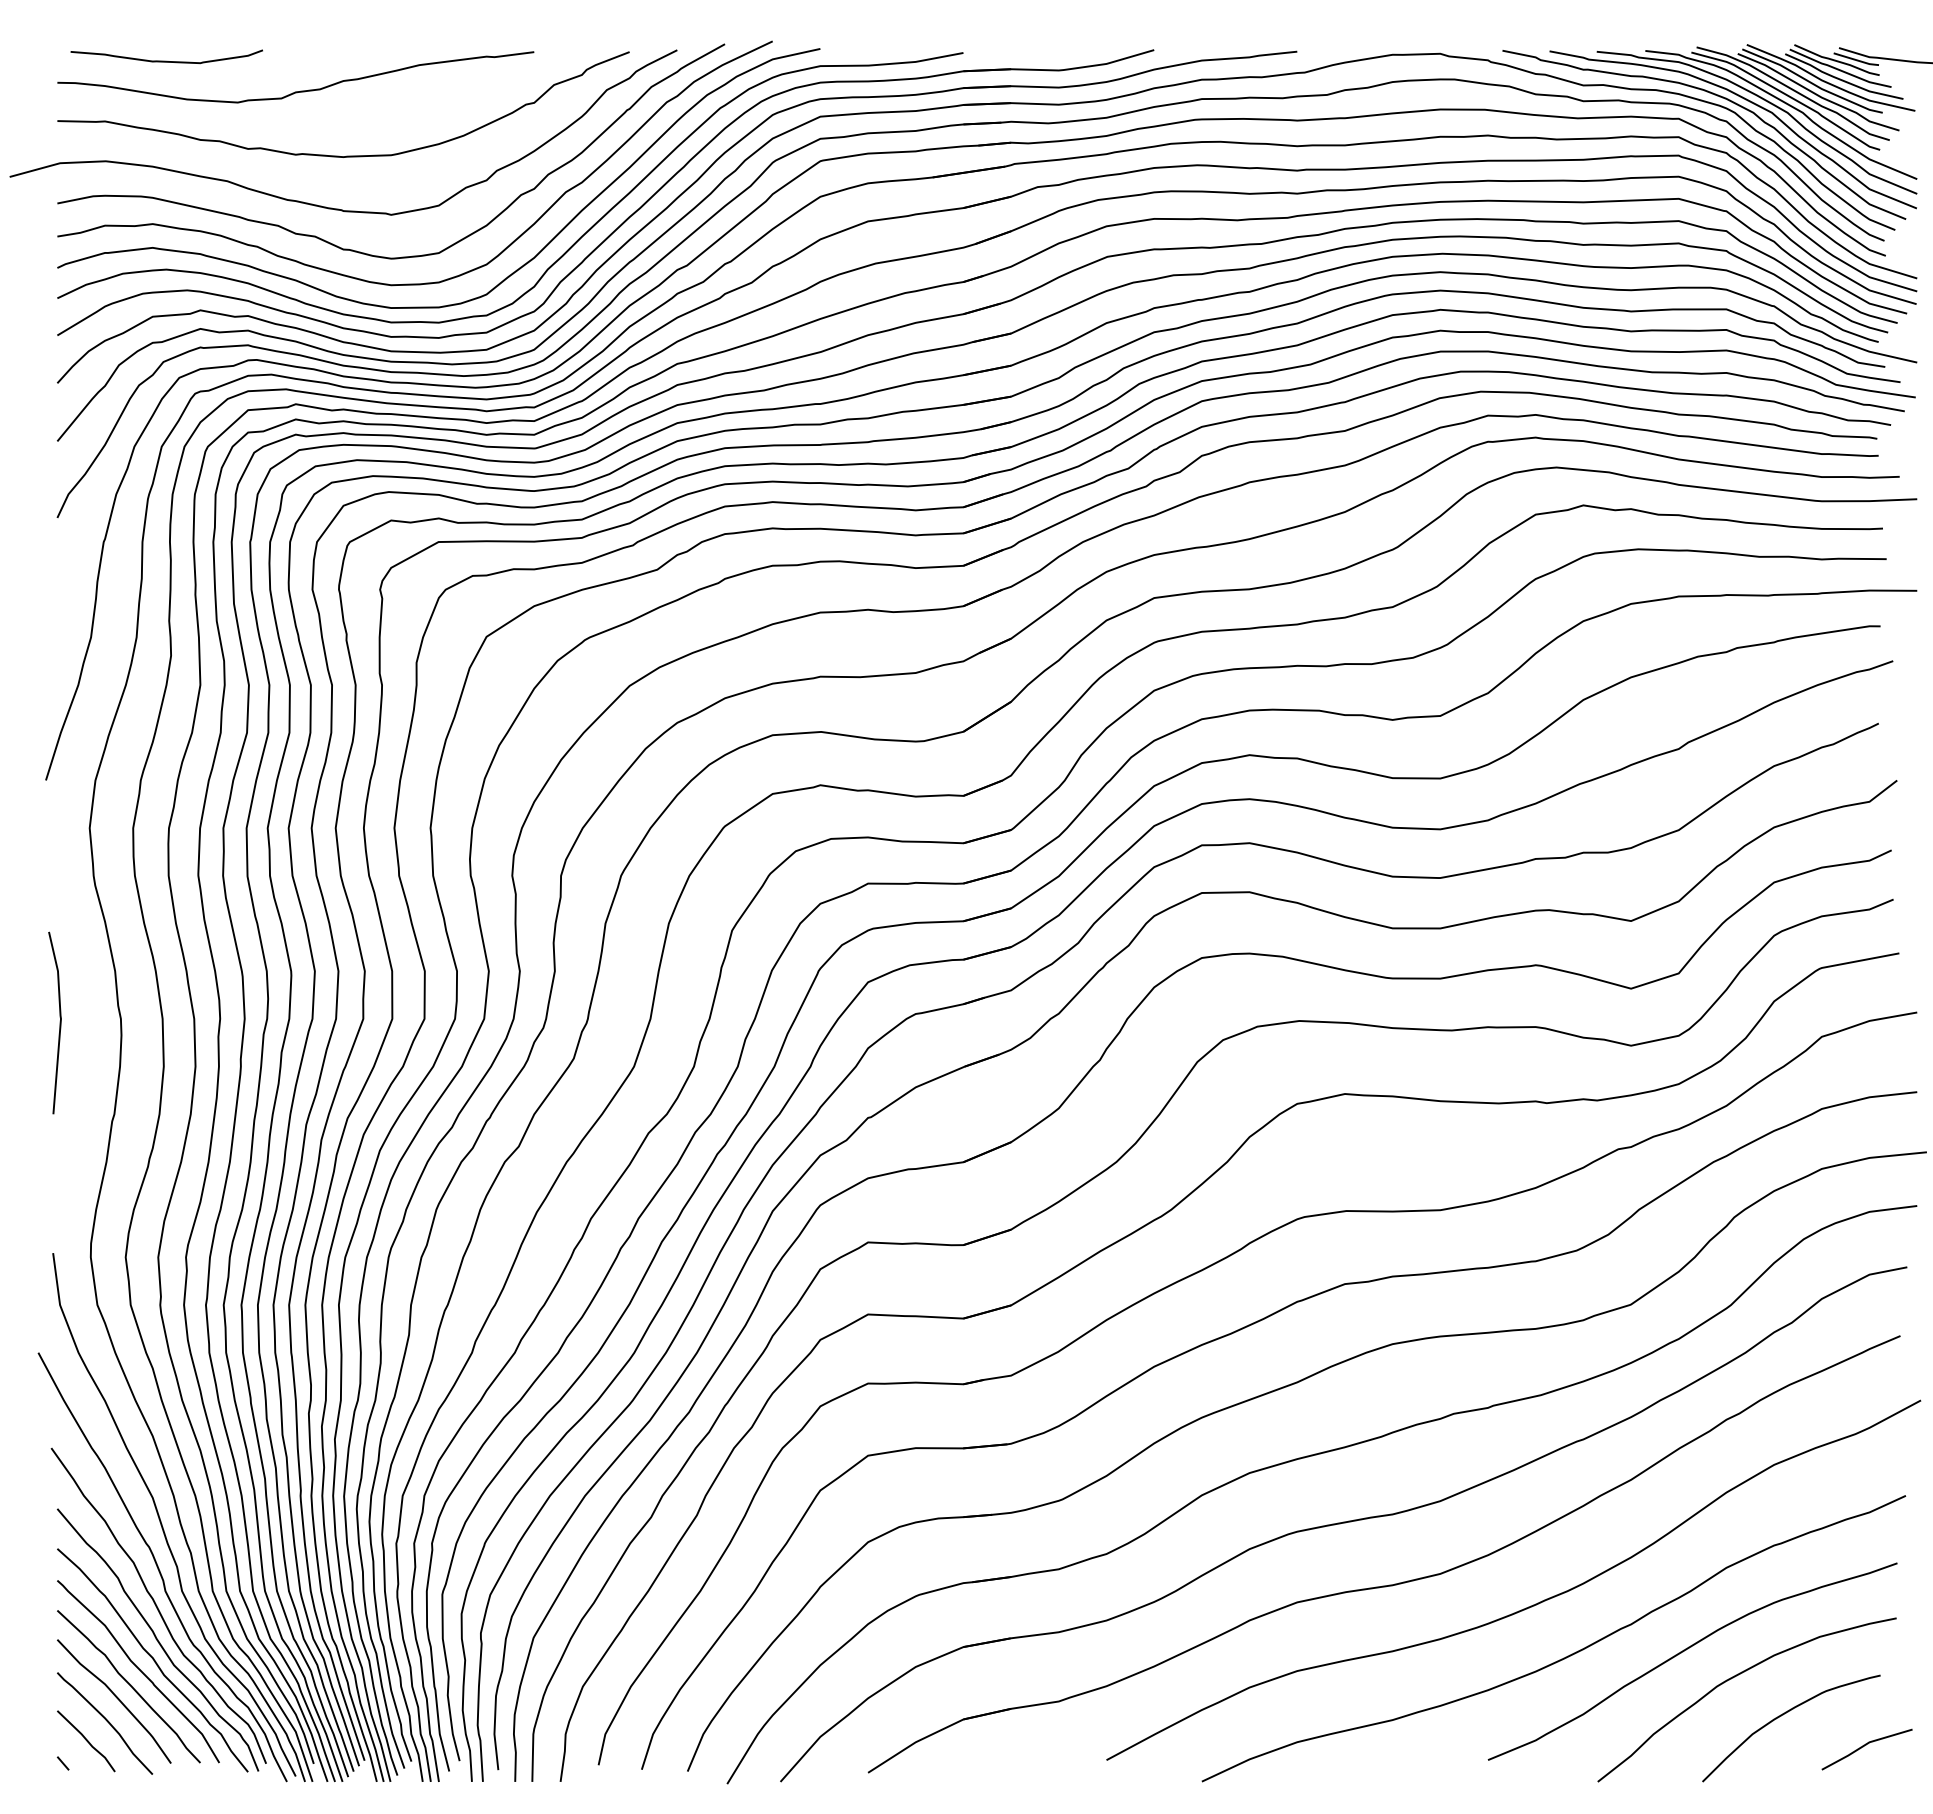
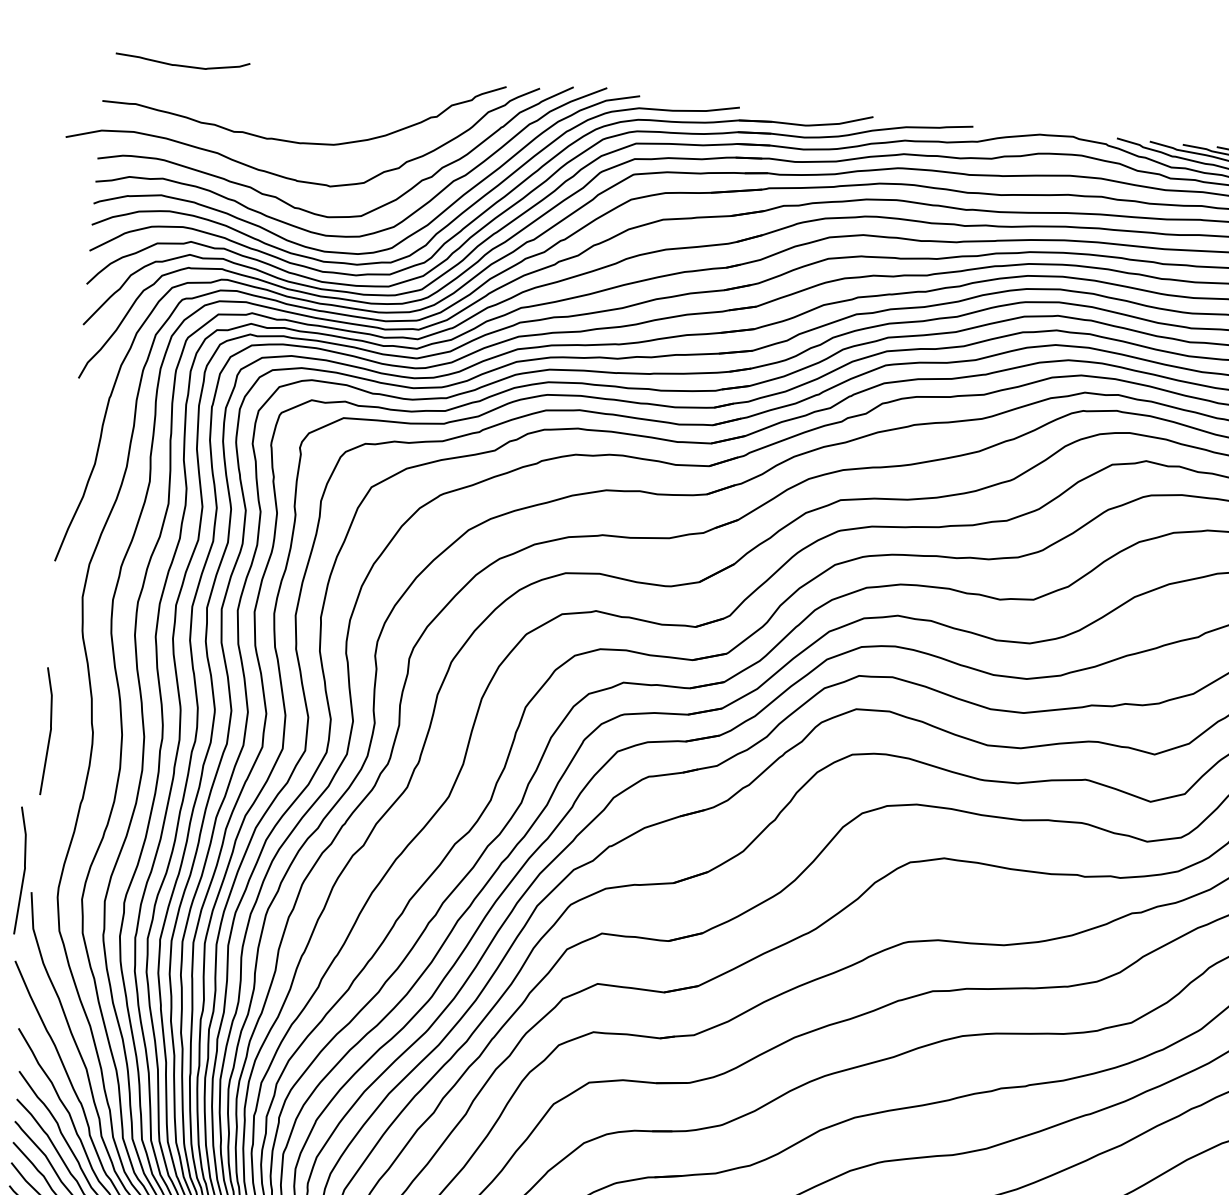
curve: (300, 90) -> (274, 94), removed
line: (39, 1223) -> (23, 870), added

